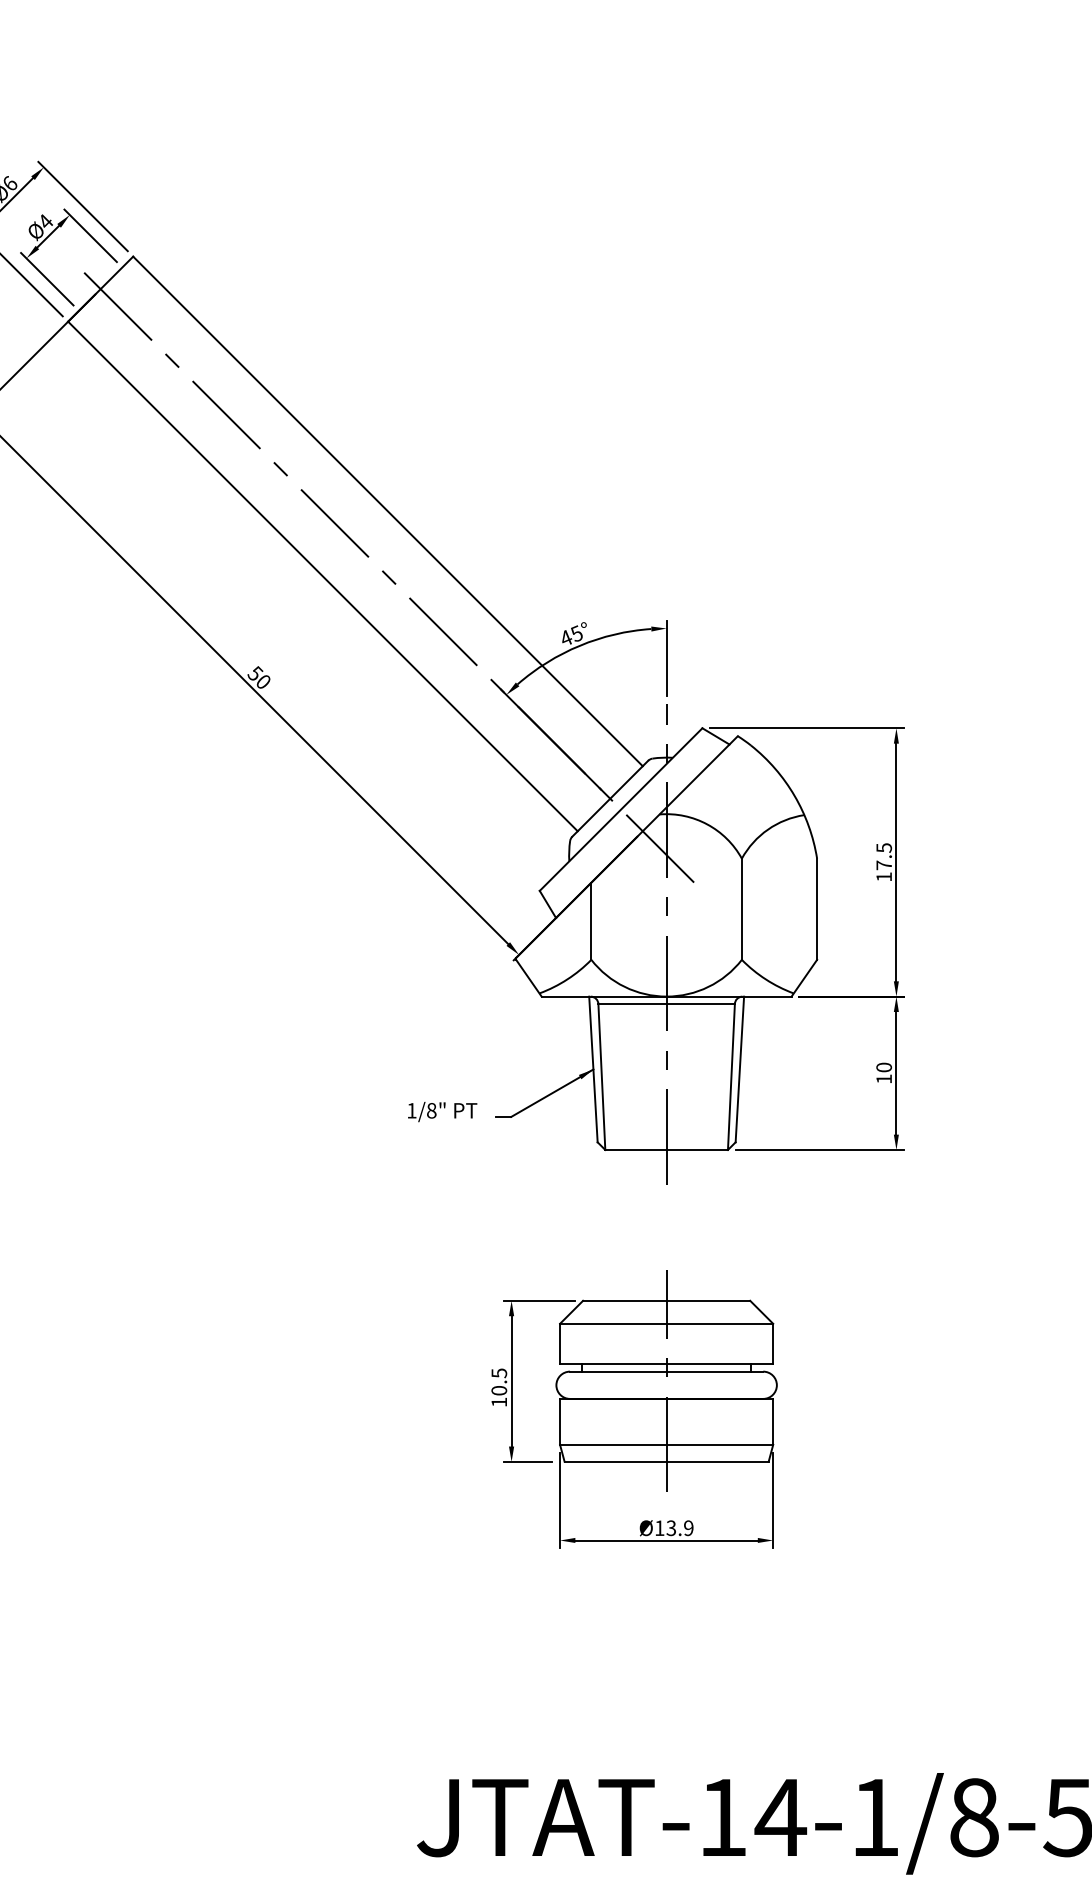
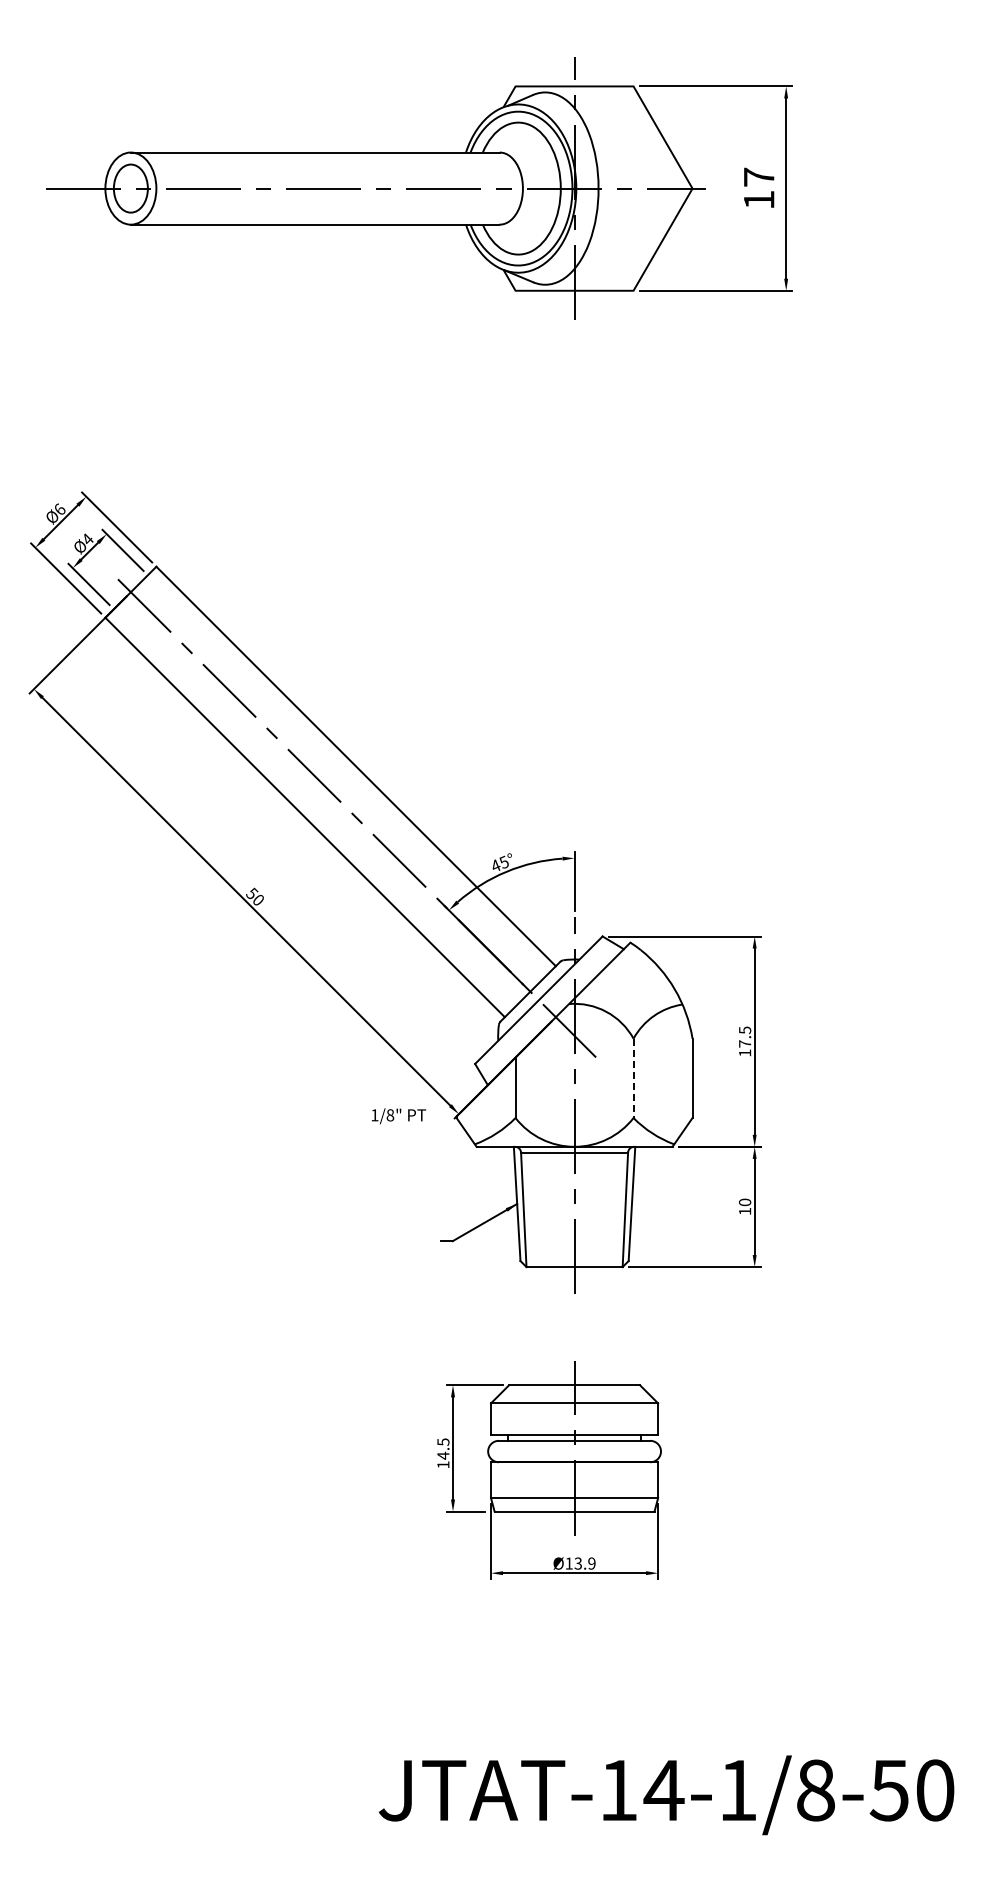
line: (741, 909) -> (633, 1078), solid -> dashed
text: (442, 1112) -> (398, 1116), moved
text: (499, 1390) -> (443, 1455), 10.5 -> 14.5

